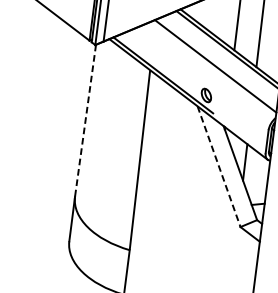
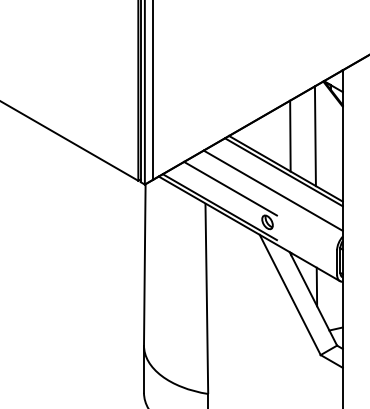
line: (175, 59) -> (230, 188), added
line: (85, 120) -> (144, 264), dashed -> solid
line: (219, 167) -> (290, 295), dashed -> solid

